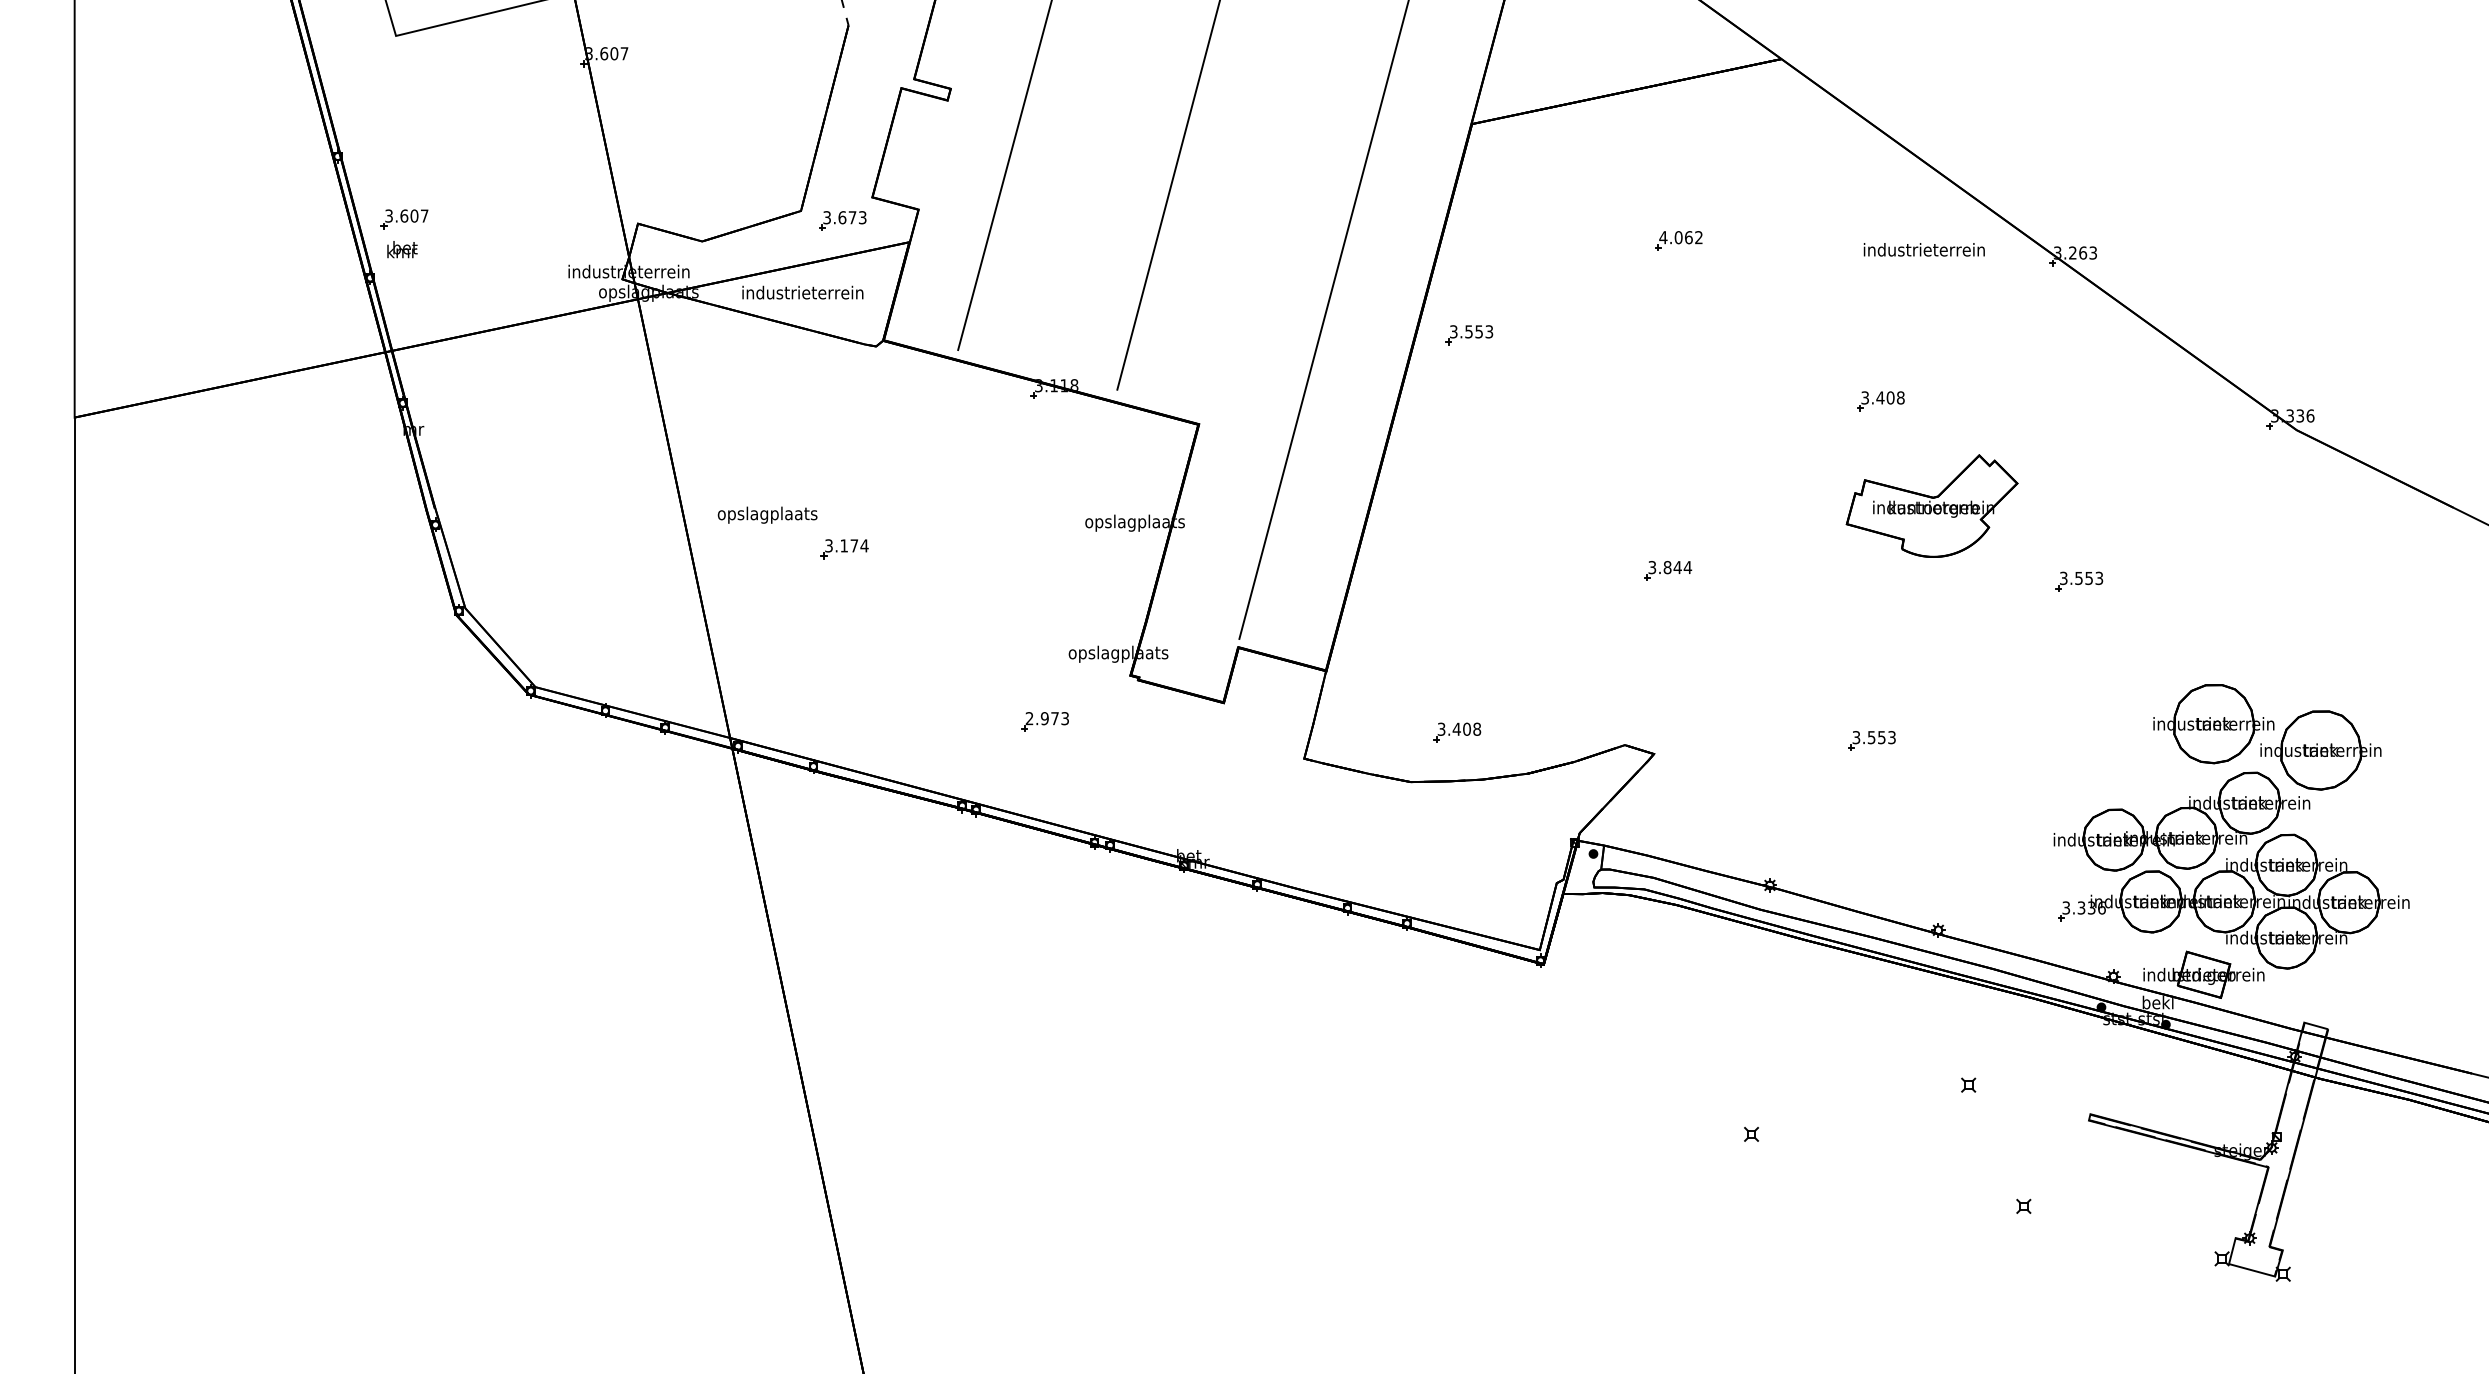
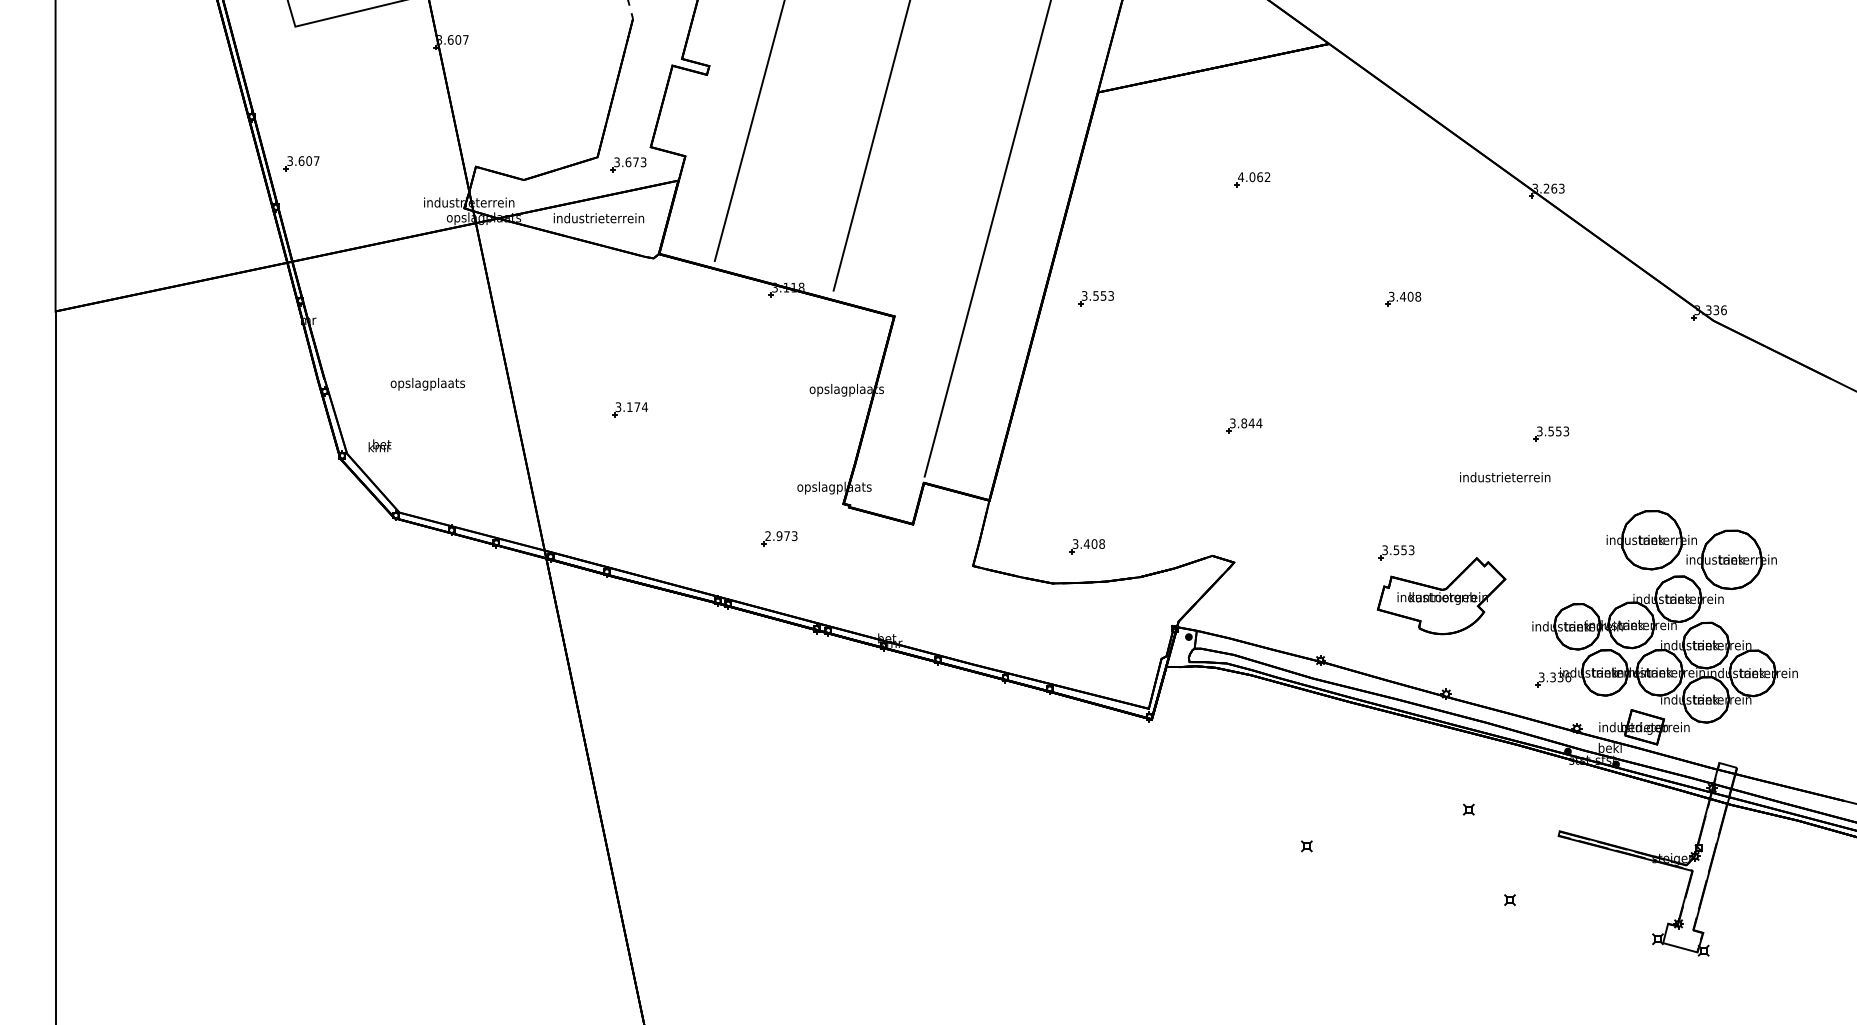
text: (402, 249) -> (380, 445), moved
text: (1923, 249) -> (1504, 477), moved
part: (1469, 335) -> (1096, 298), moved
part: (1931, 505) -> (1441, 595), moved
text: (767, 514) -> (427, 383), moved

